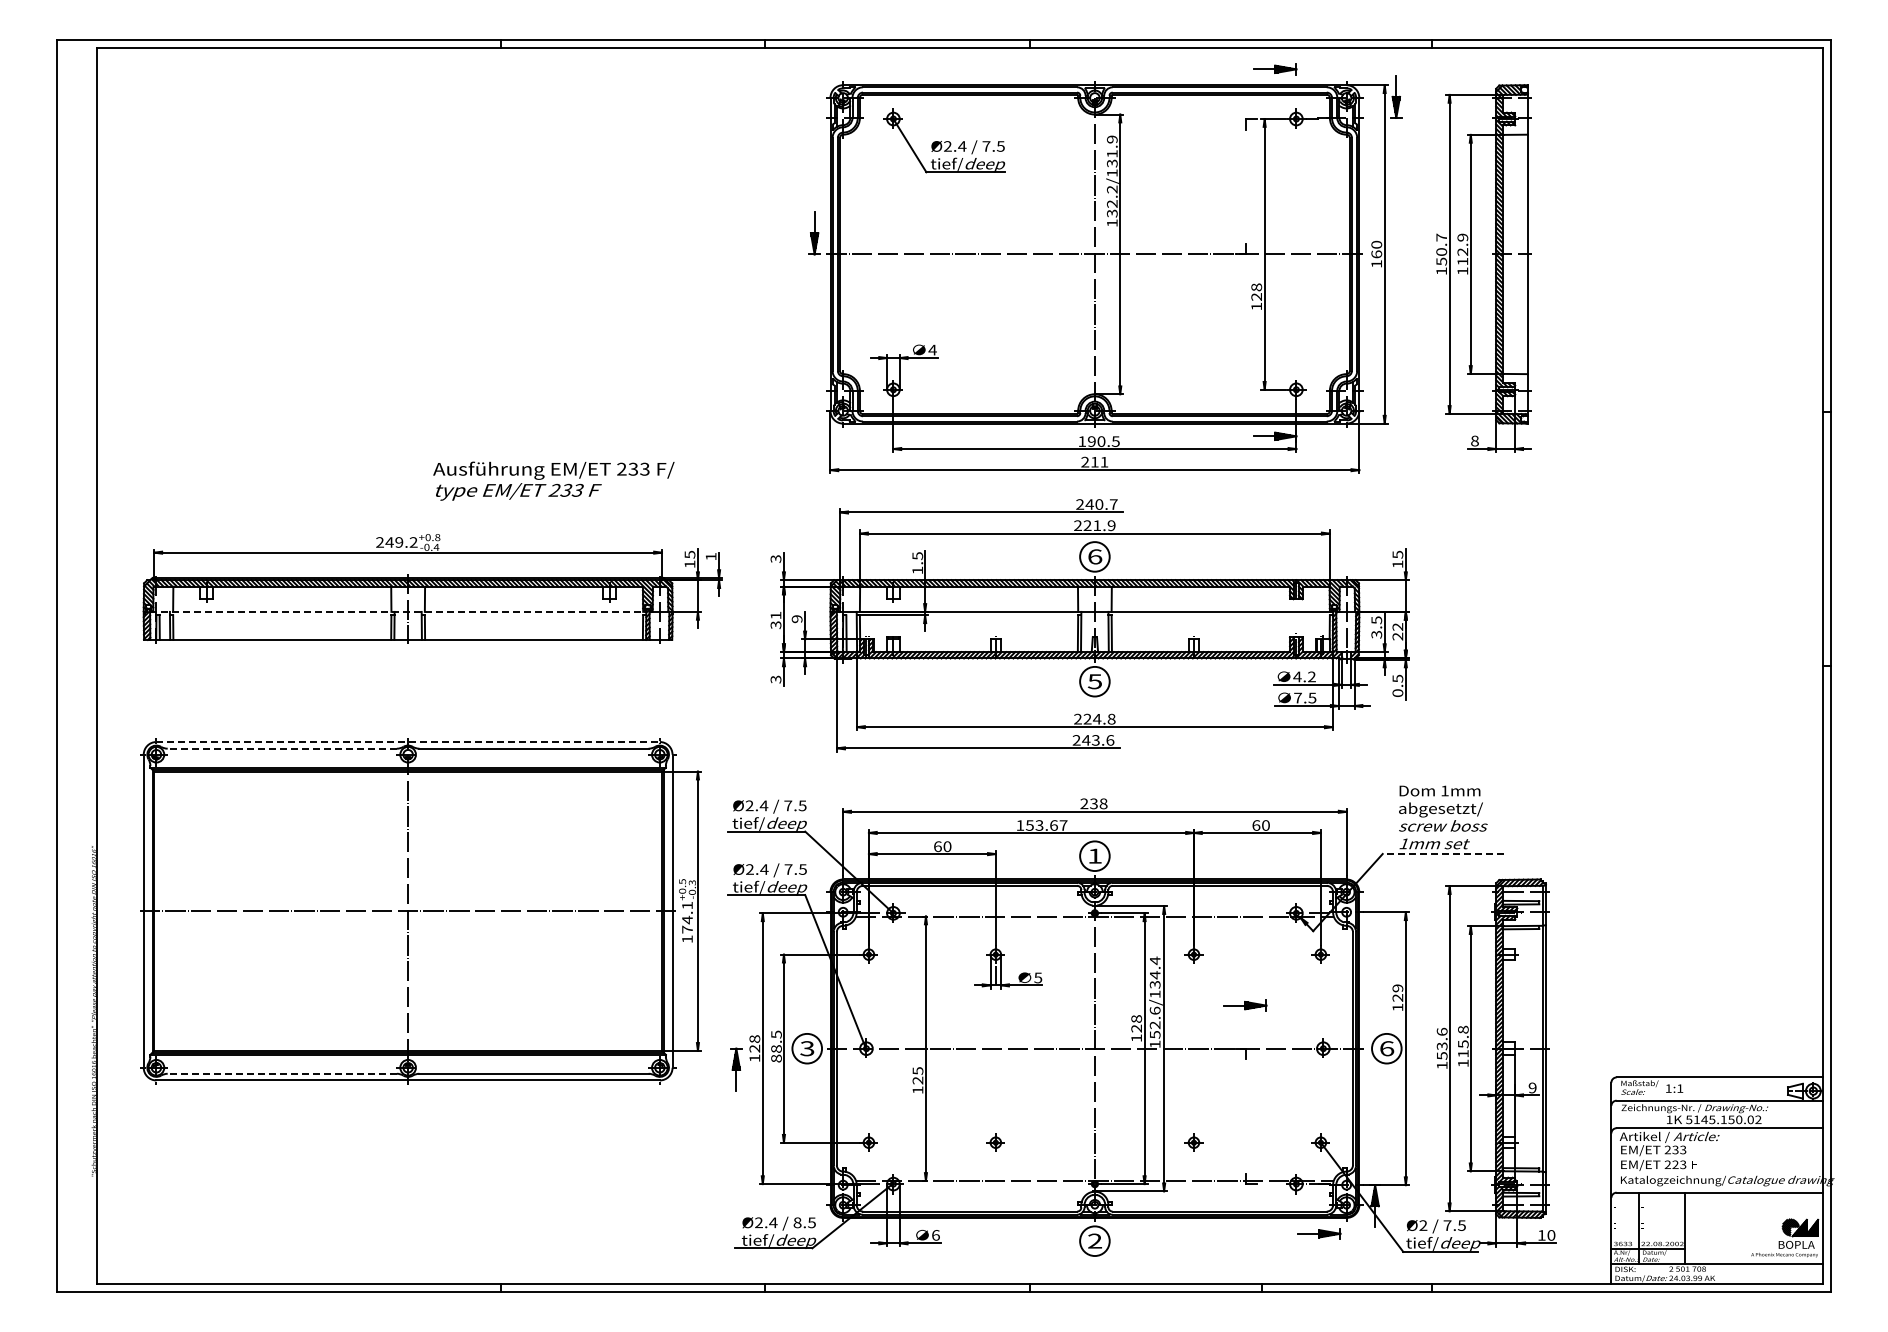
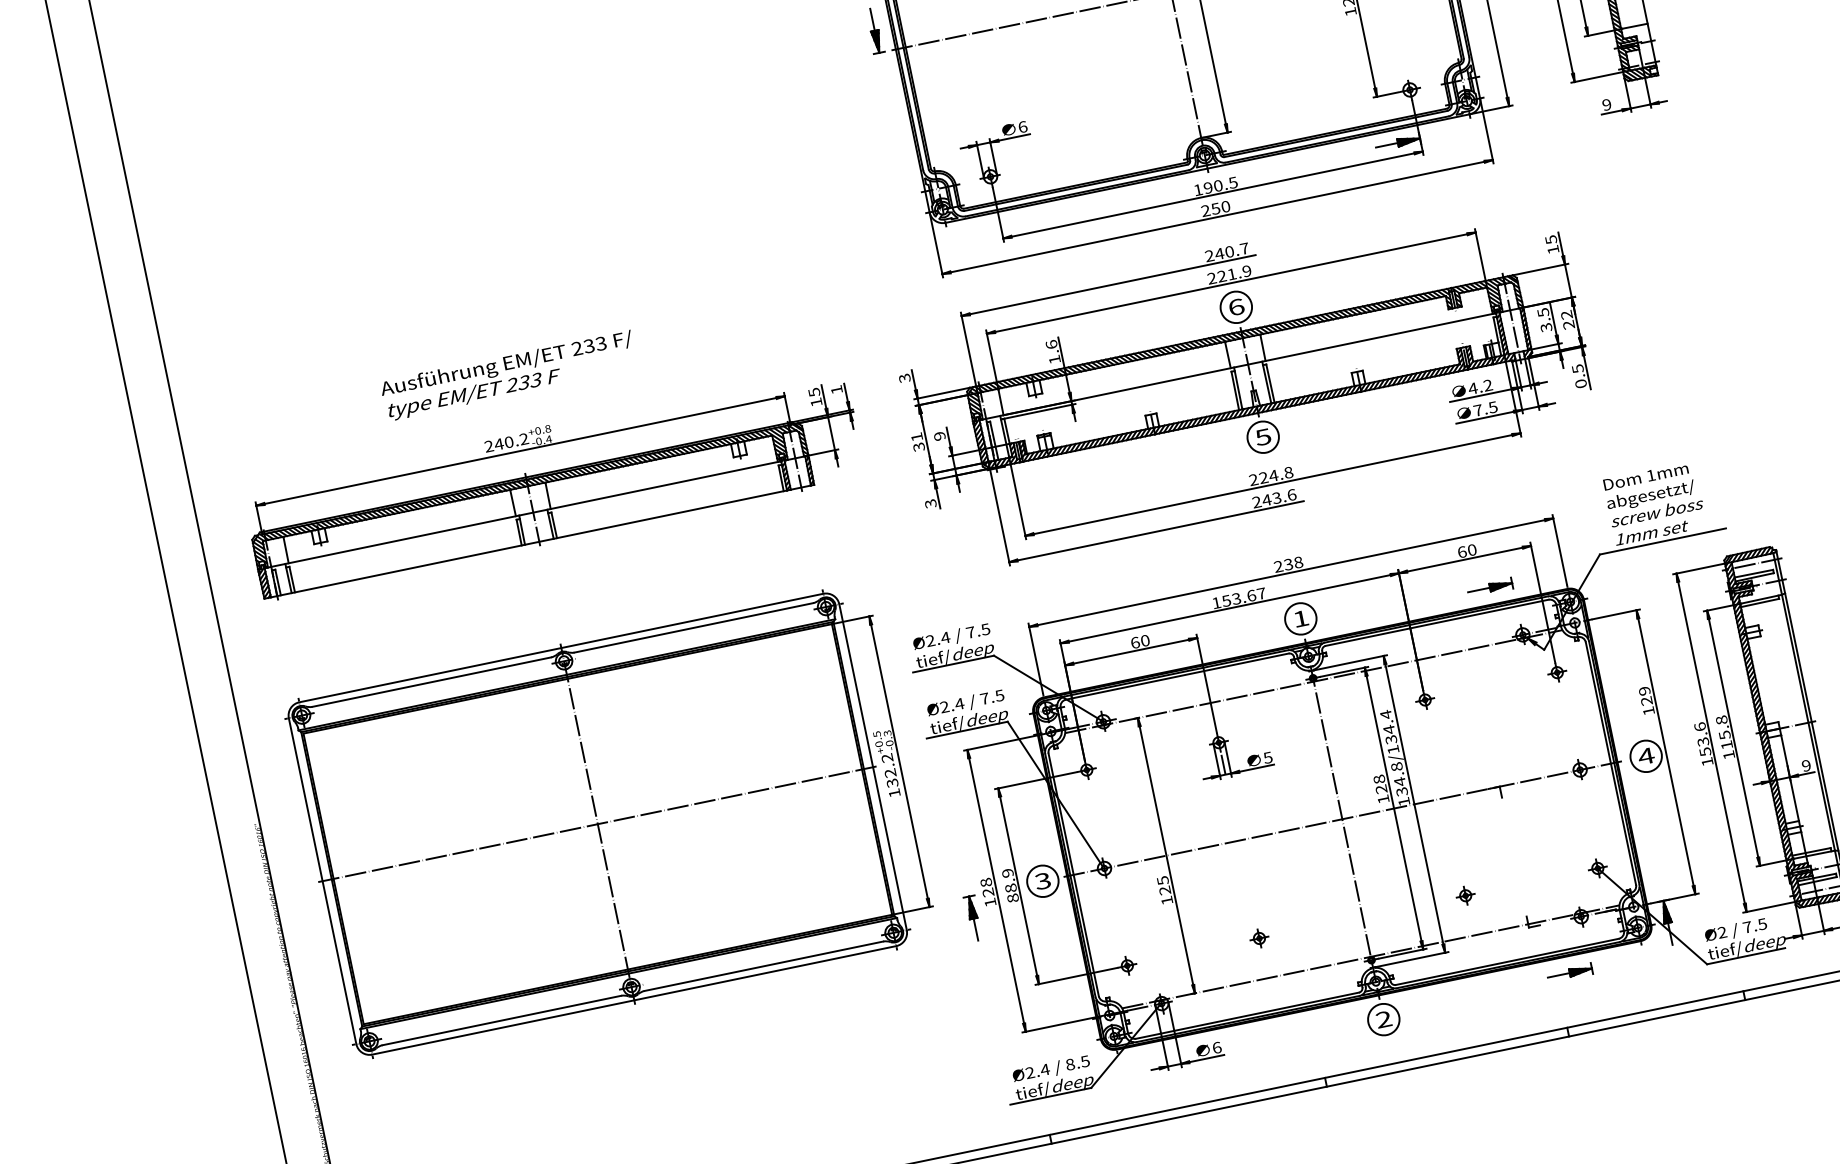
text: (932, 349) -> (1022, 126), 4 -> 6
text: (1474, 440) -> (1606, 104), 8 -> 9
text: (1099, 461) -> (1220, 207), 211 -> 250
text: (553, 480) -> (508, 375), moved
text: (399, 542) -> (509, 442), 249.2 -> 240.2
text: (917, 556) -> (1051, 345), 1.5 -> 1.6
line: (398, 611) -> (523, 514), dashed -> solid
line: (408, 742) -> (561, 648), dashed -> solid
line: (282, 748) -> (431, 681), dashed -> solid
line: (1443, 853) -> (1663, 540), dashed -> solid
text: (687, 917) -> (889, 770), 174.1 -> 132.2
part: (1245, 1005) -> (1490, 587), moved
text: (1154, 1022) -> (1398, 779), 152.6/134.4 -> 134.8/134.4
text: (776, 1034) -> (1007, 873), 88.5 -> 88.9
text: (1386, 1048) -> (1645, 756), 6 -> 4
line: (282, 1073) -> (502, 1020), dashed -> solid
part: (1319, 1233) -> (1570, 972), moved

